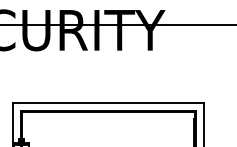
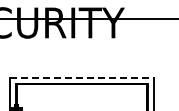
line: (107, 102) -> (81, 77), solid -> dashed

